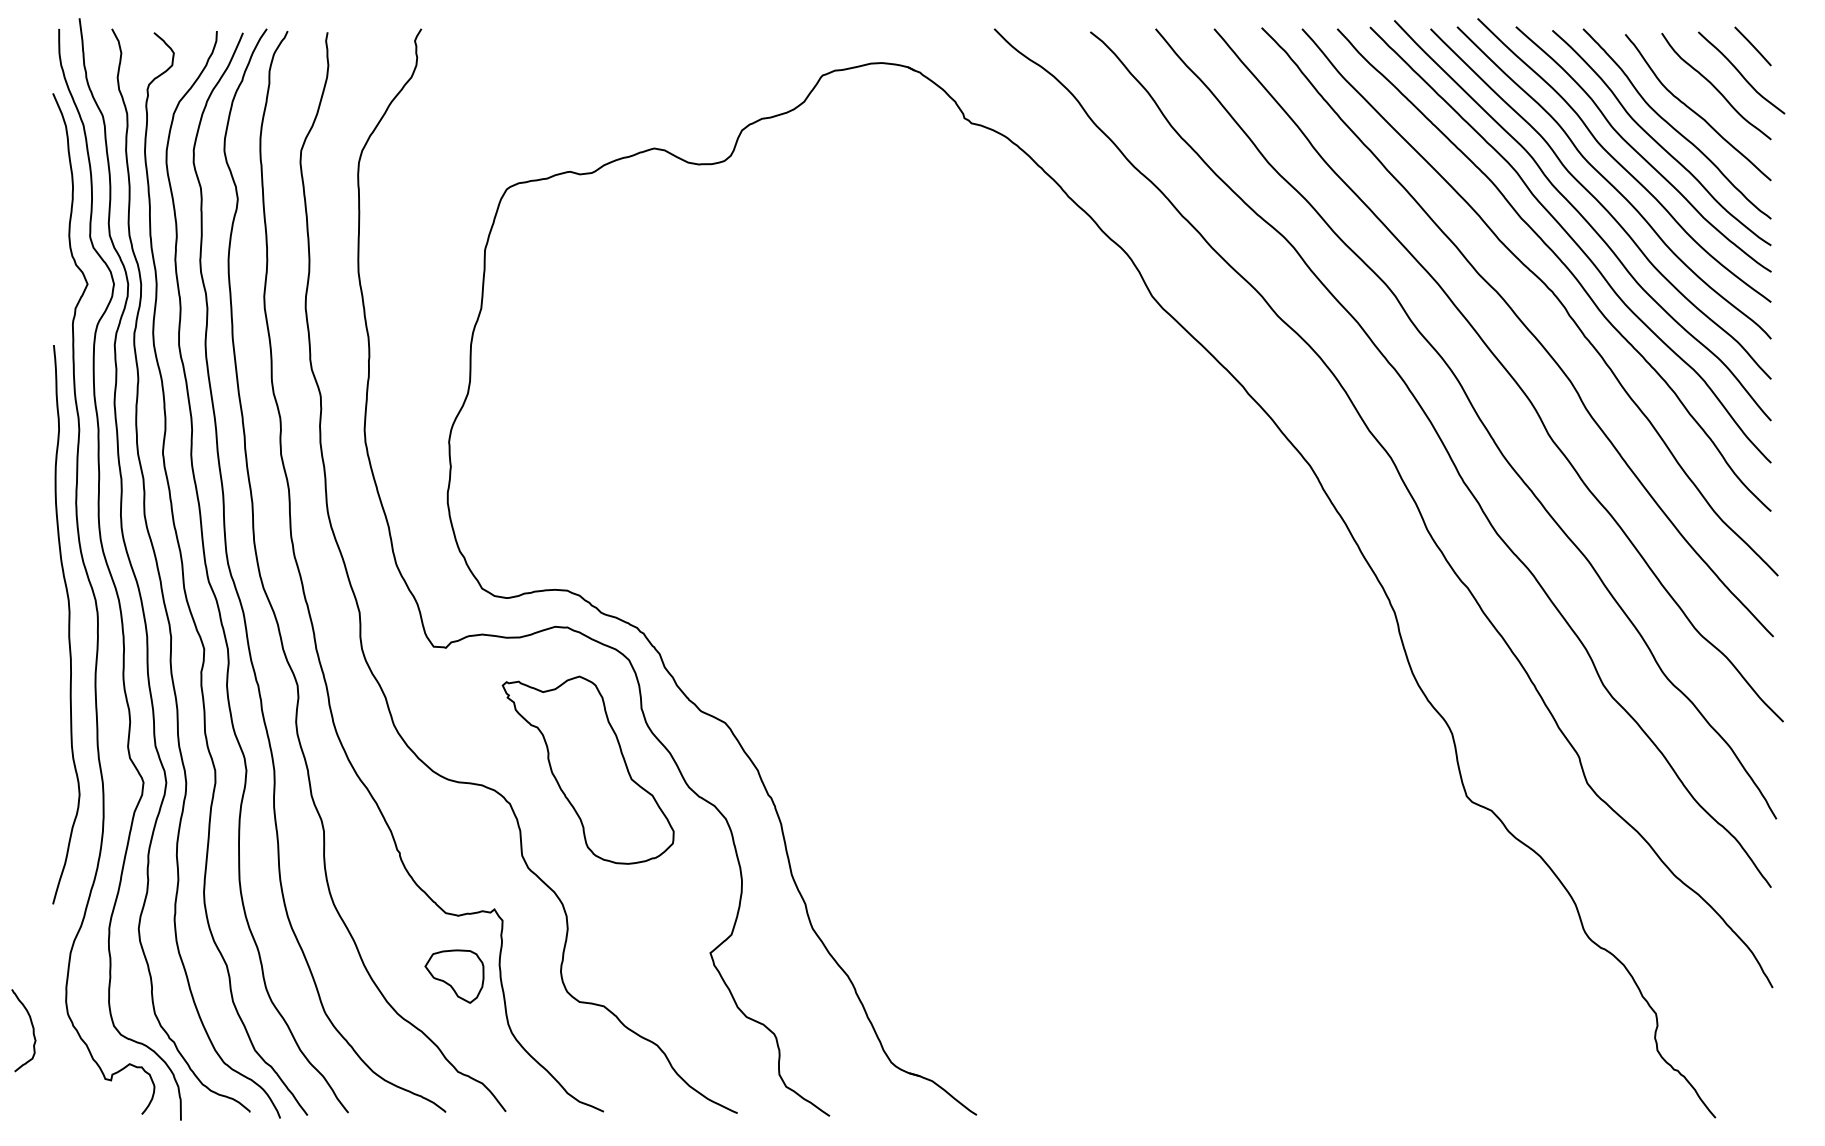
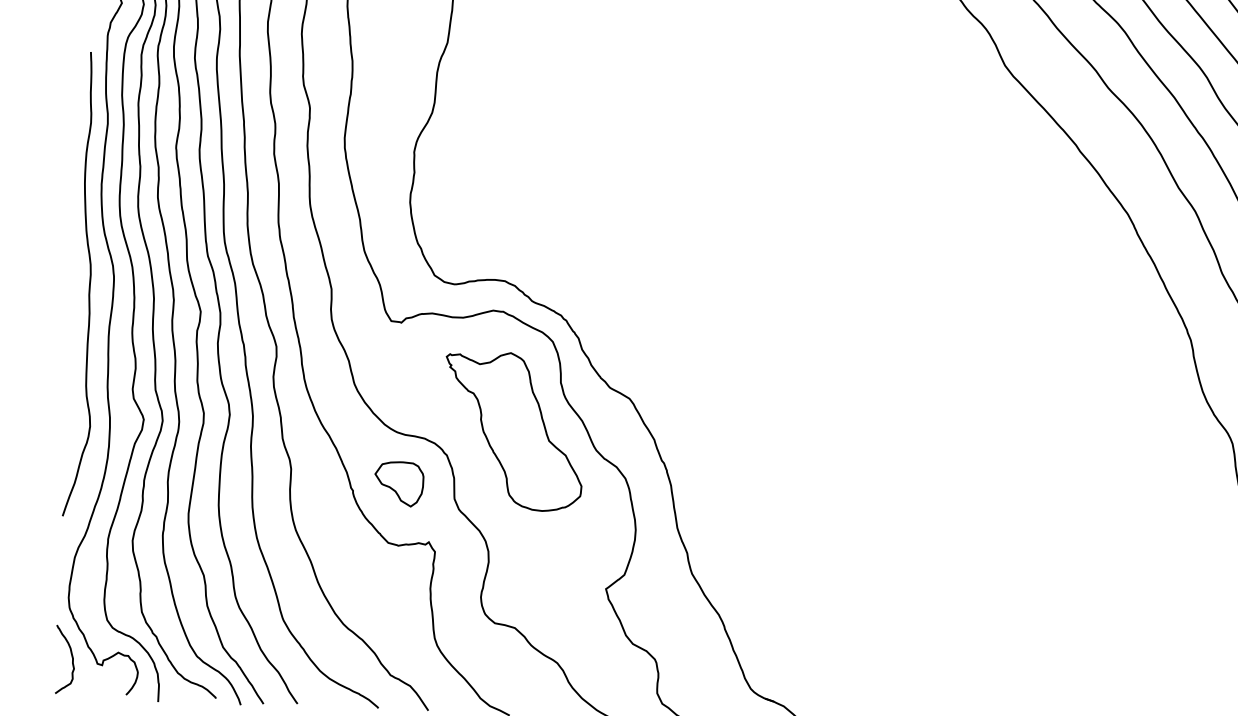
part: (454, 976) -> (399, 483), moved
curve: (32, 1030) -> (71, 660), moved

